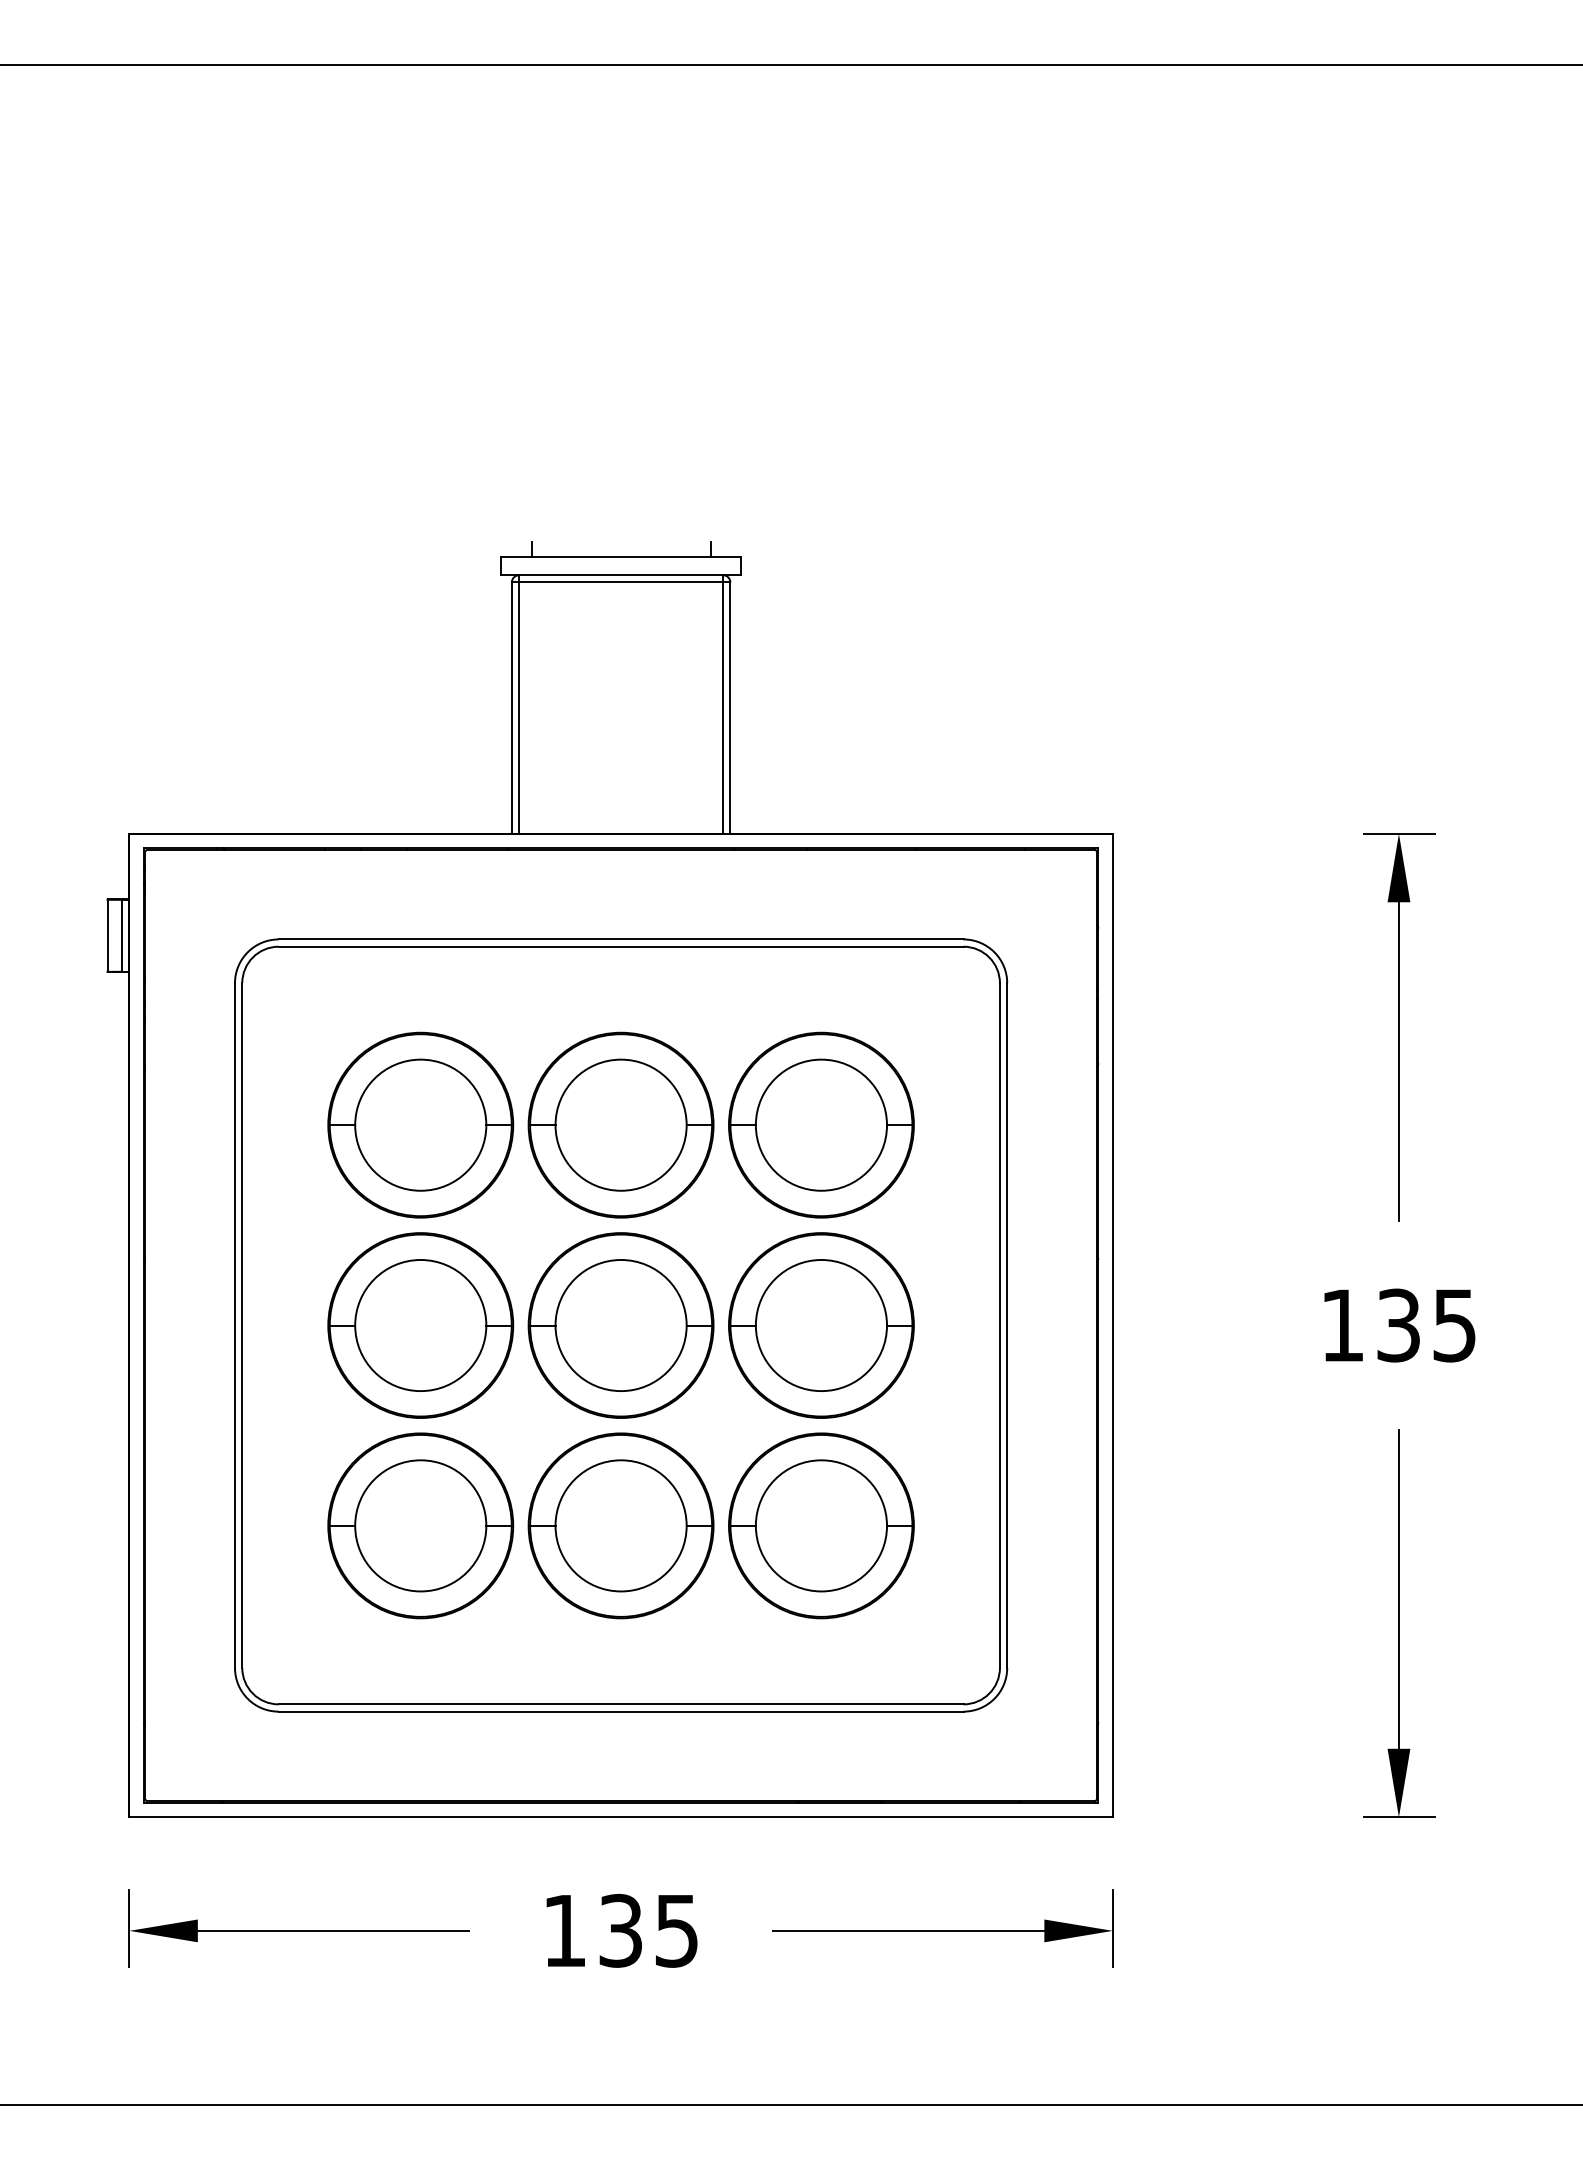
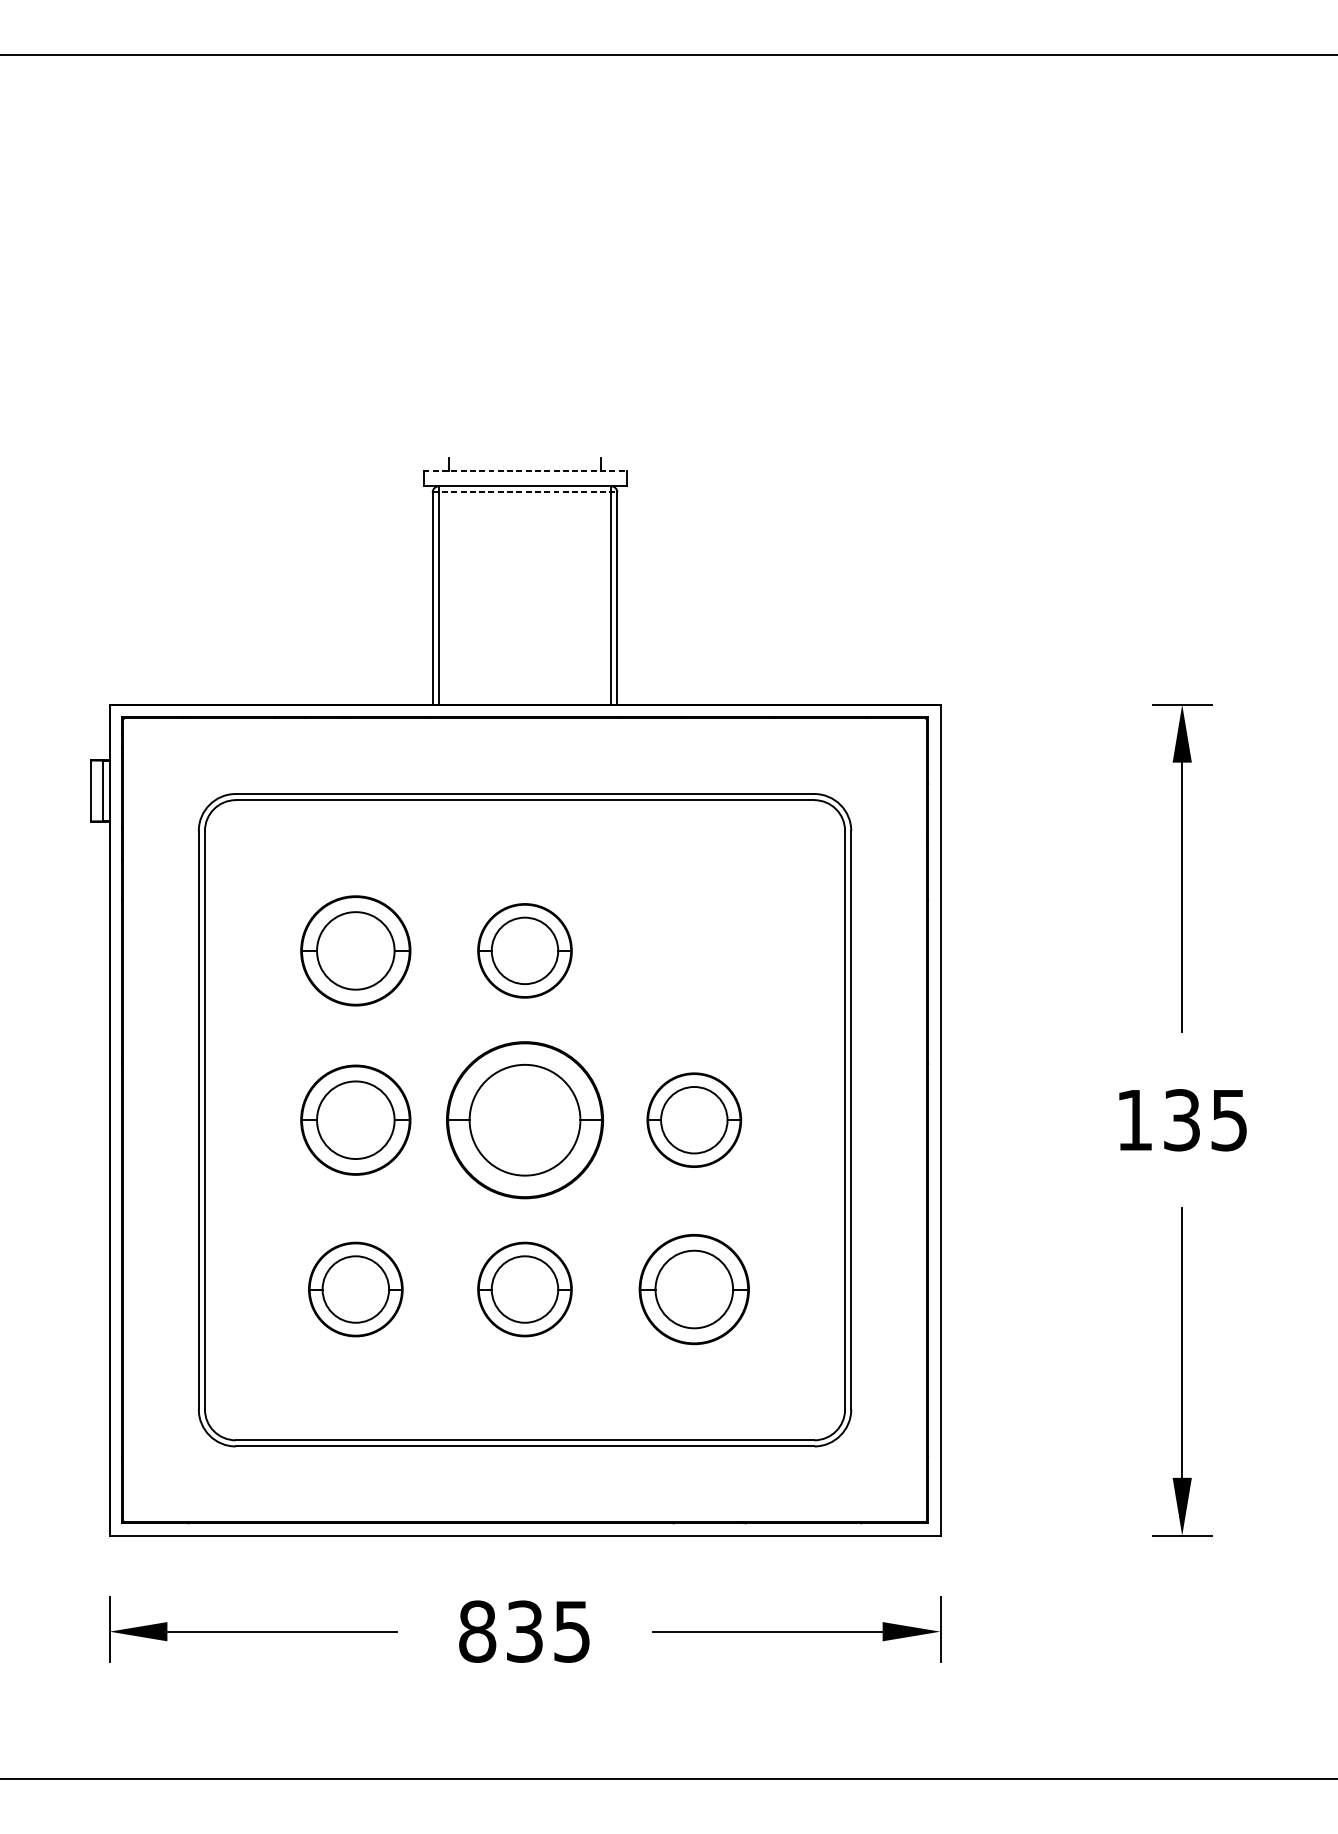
line: (621, 557) -> (525, 471), solid -> dashed
line: (621, 582) -> (525, 492), solid -> dashed
part: (420, 1124) -> (355, 950), size x0.7
part: (620, 1124) -> (524, 950), size x0.6
part: (821, 1124) -> (694, 950), removed
part: (420, 1325) -> (355, 1120), size x0.7
part: (821, 1325) -> (694, 1120), size x0.6
part: (420, 1525) -> (355, 1289), size x0.6
part: (620, 1525) -> (524, 1289), size x0.6
part: (821, 1525) -> (694, 1289), size x0.7
text: (565, 1930) -> (478, 1631), 135 -> 835

